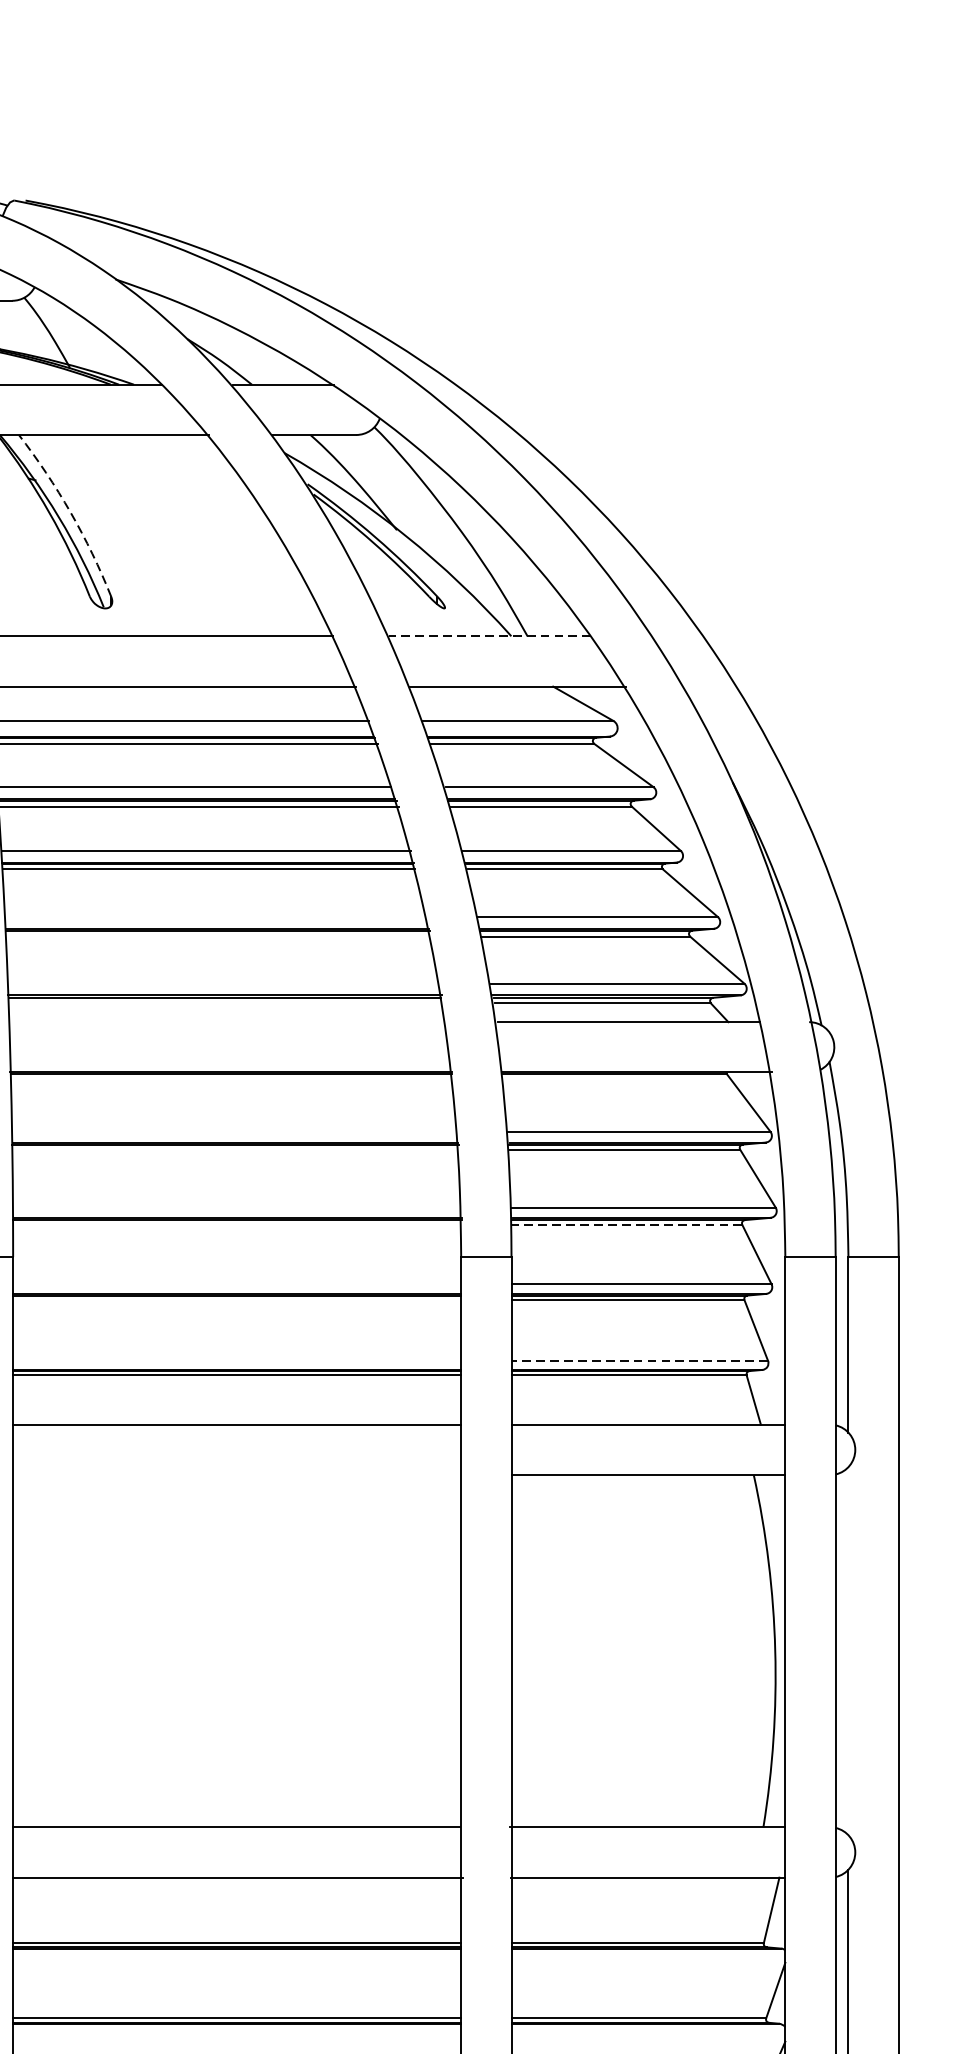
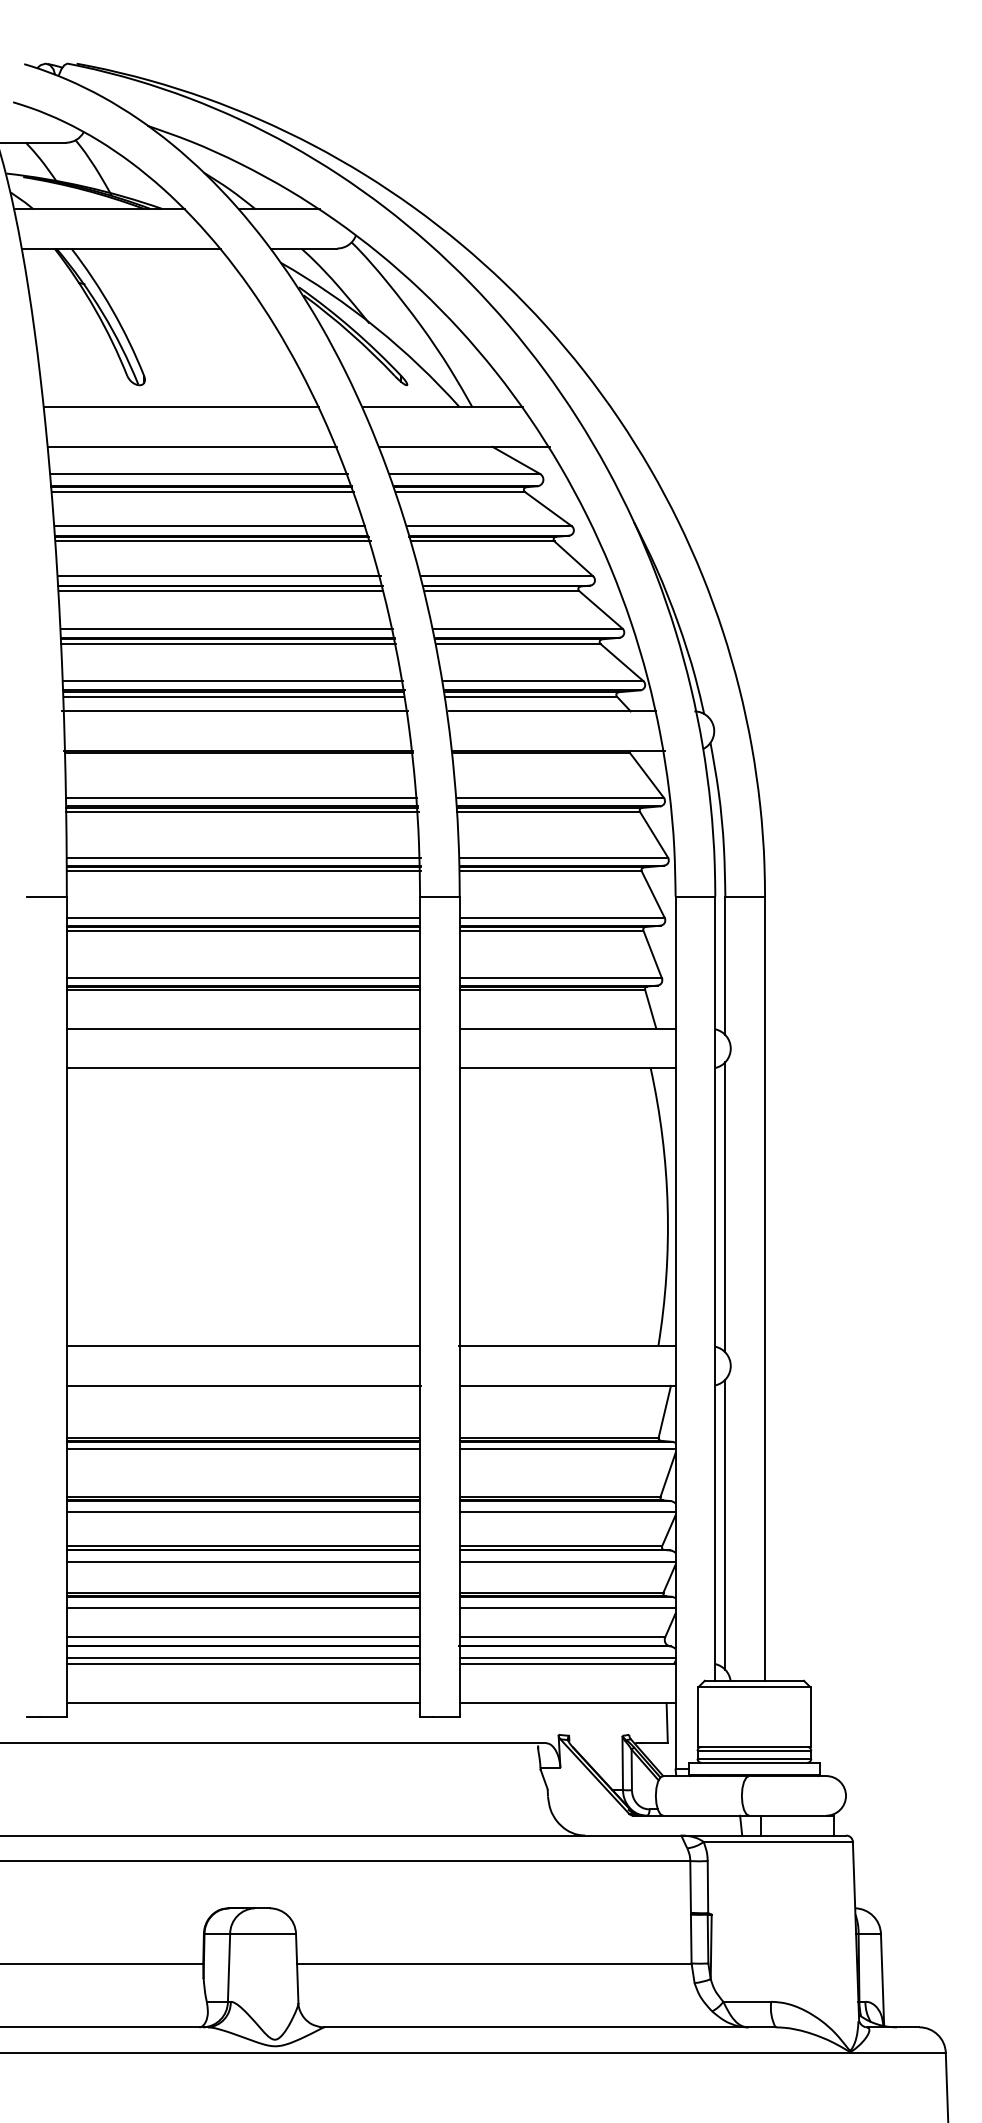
arc: (71, 512) -> (112, 309), dashed -> solid
line: (489, 636) -> (442, 407), dashed -> solid
line: (215, 916) -> (226, 628), added
line: (218, 935) -> (228, 643), added
line: (223, 984) -> (232, 681), added
line: (224, 1003) -> (233, 696), added
line: (225, 1022) -> (234, 711), added
line: (234, 1131) -> (241, 797), added
line: (235, 1149) -> (242, 811), added
line: (237, 1207) -> (243, 857), added
line: (237, 1225) -> (243, 871), added
line: (626, 1225) -> (550, 871), dashed -> solid
line: (237, 1284) -> (243, 918), added
line: (237, 1300) -> (243, 930), added
line: (237, 1360) -> (243, 978), added
line: (639, 1360) -> (560, 978), dashed -> solid
line: (237, 1475) -> (243, 1068), added
line: (848, 1651) -> (725, 1207), added
line: (237, 1957) -> (243, 1448), added
line: (648, 1957) -> (567, 1448), added
line: (237, 2038) -> (243, 1512), added
line: (648, 2038) -> (567, 1512), added

